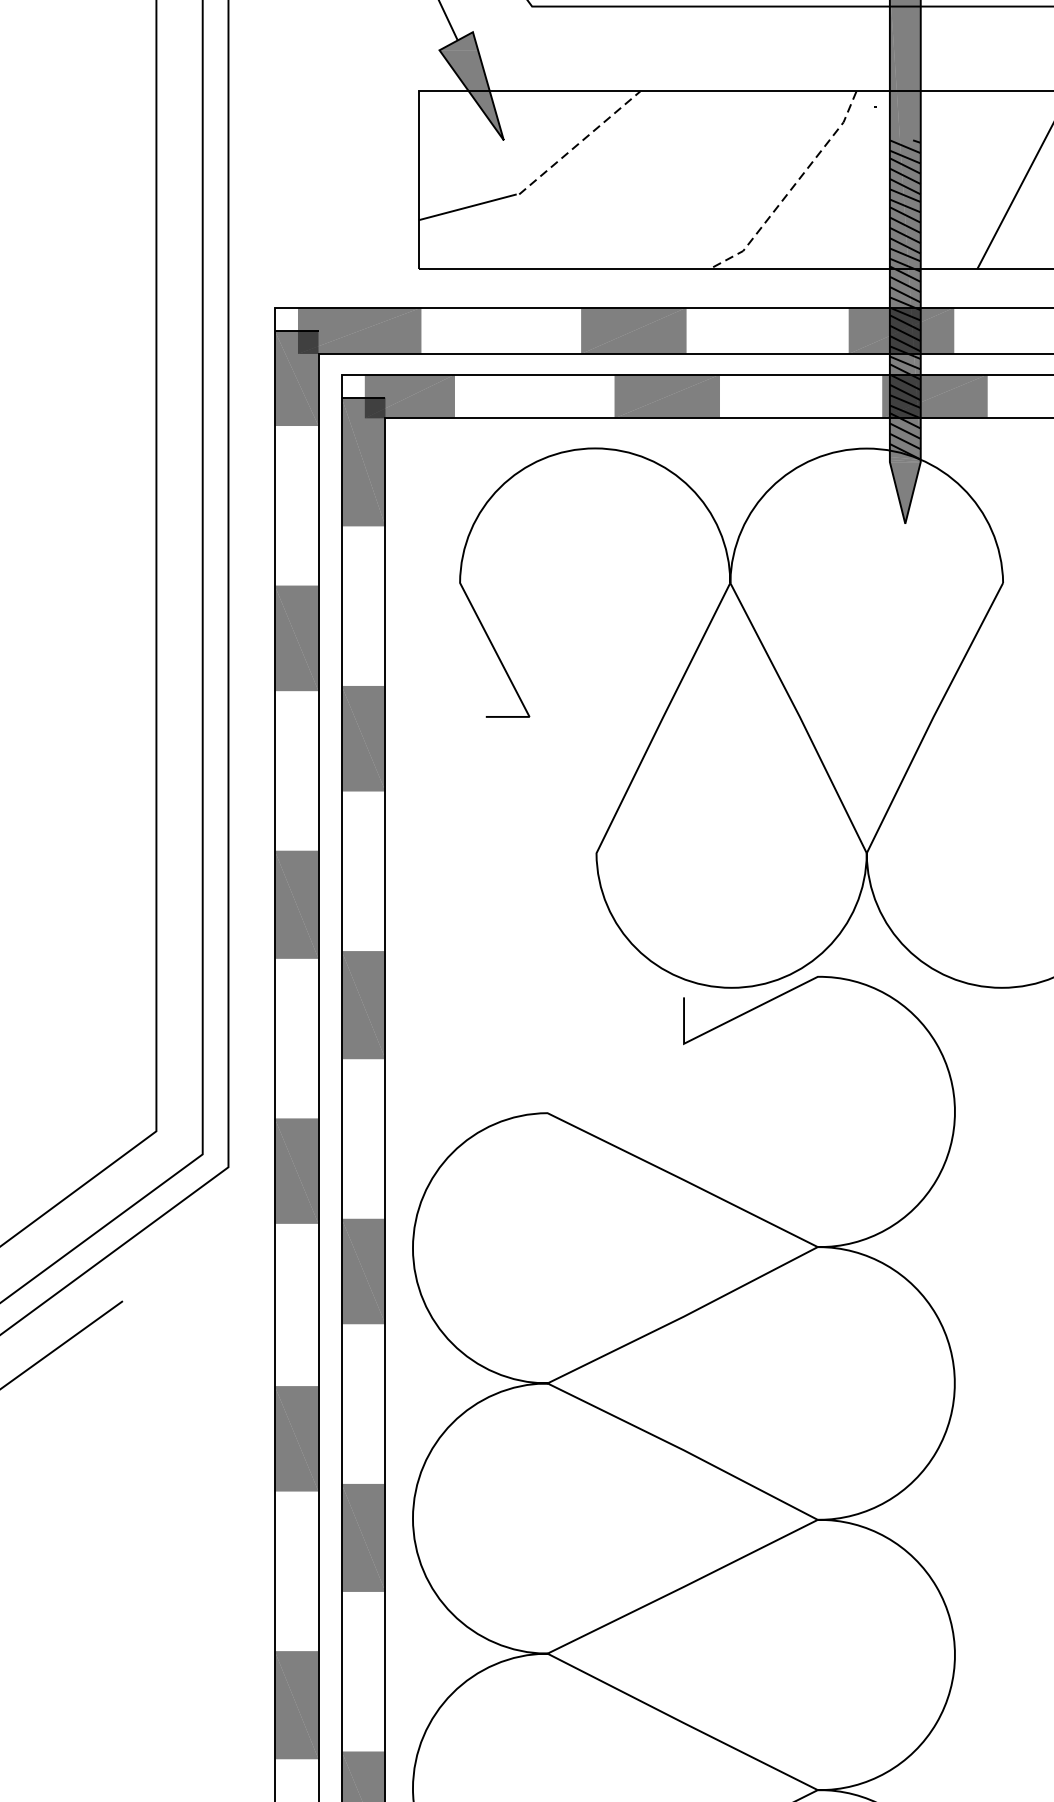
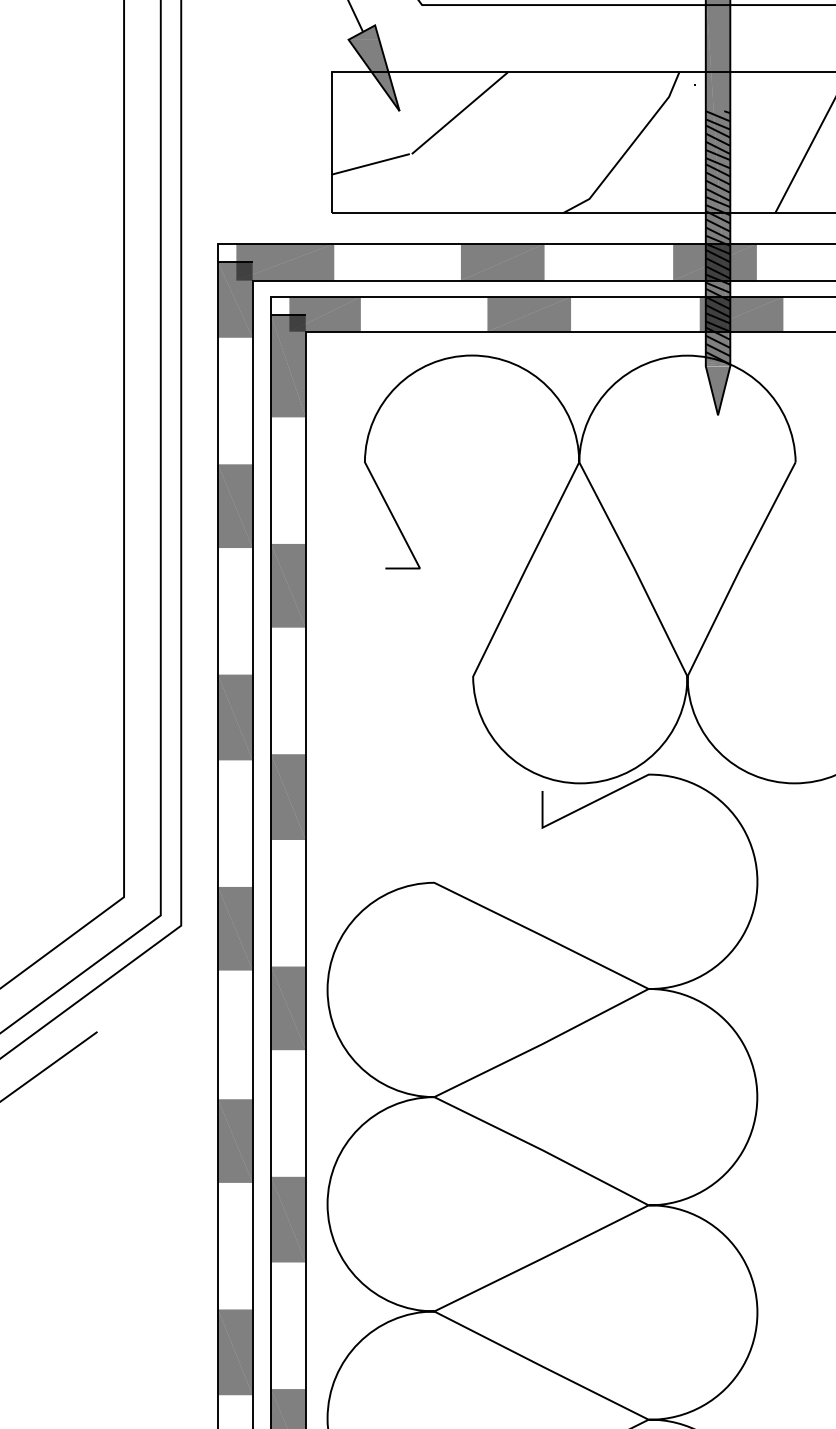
line: (580, 141) -> (460, 112), dashed -> solid
line: (792, 188) -> (628, 149), dashed -> solid

